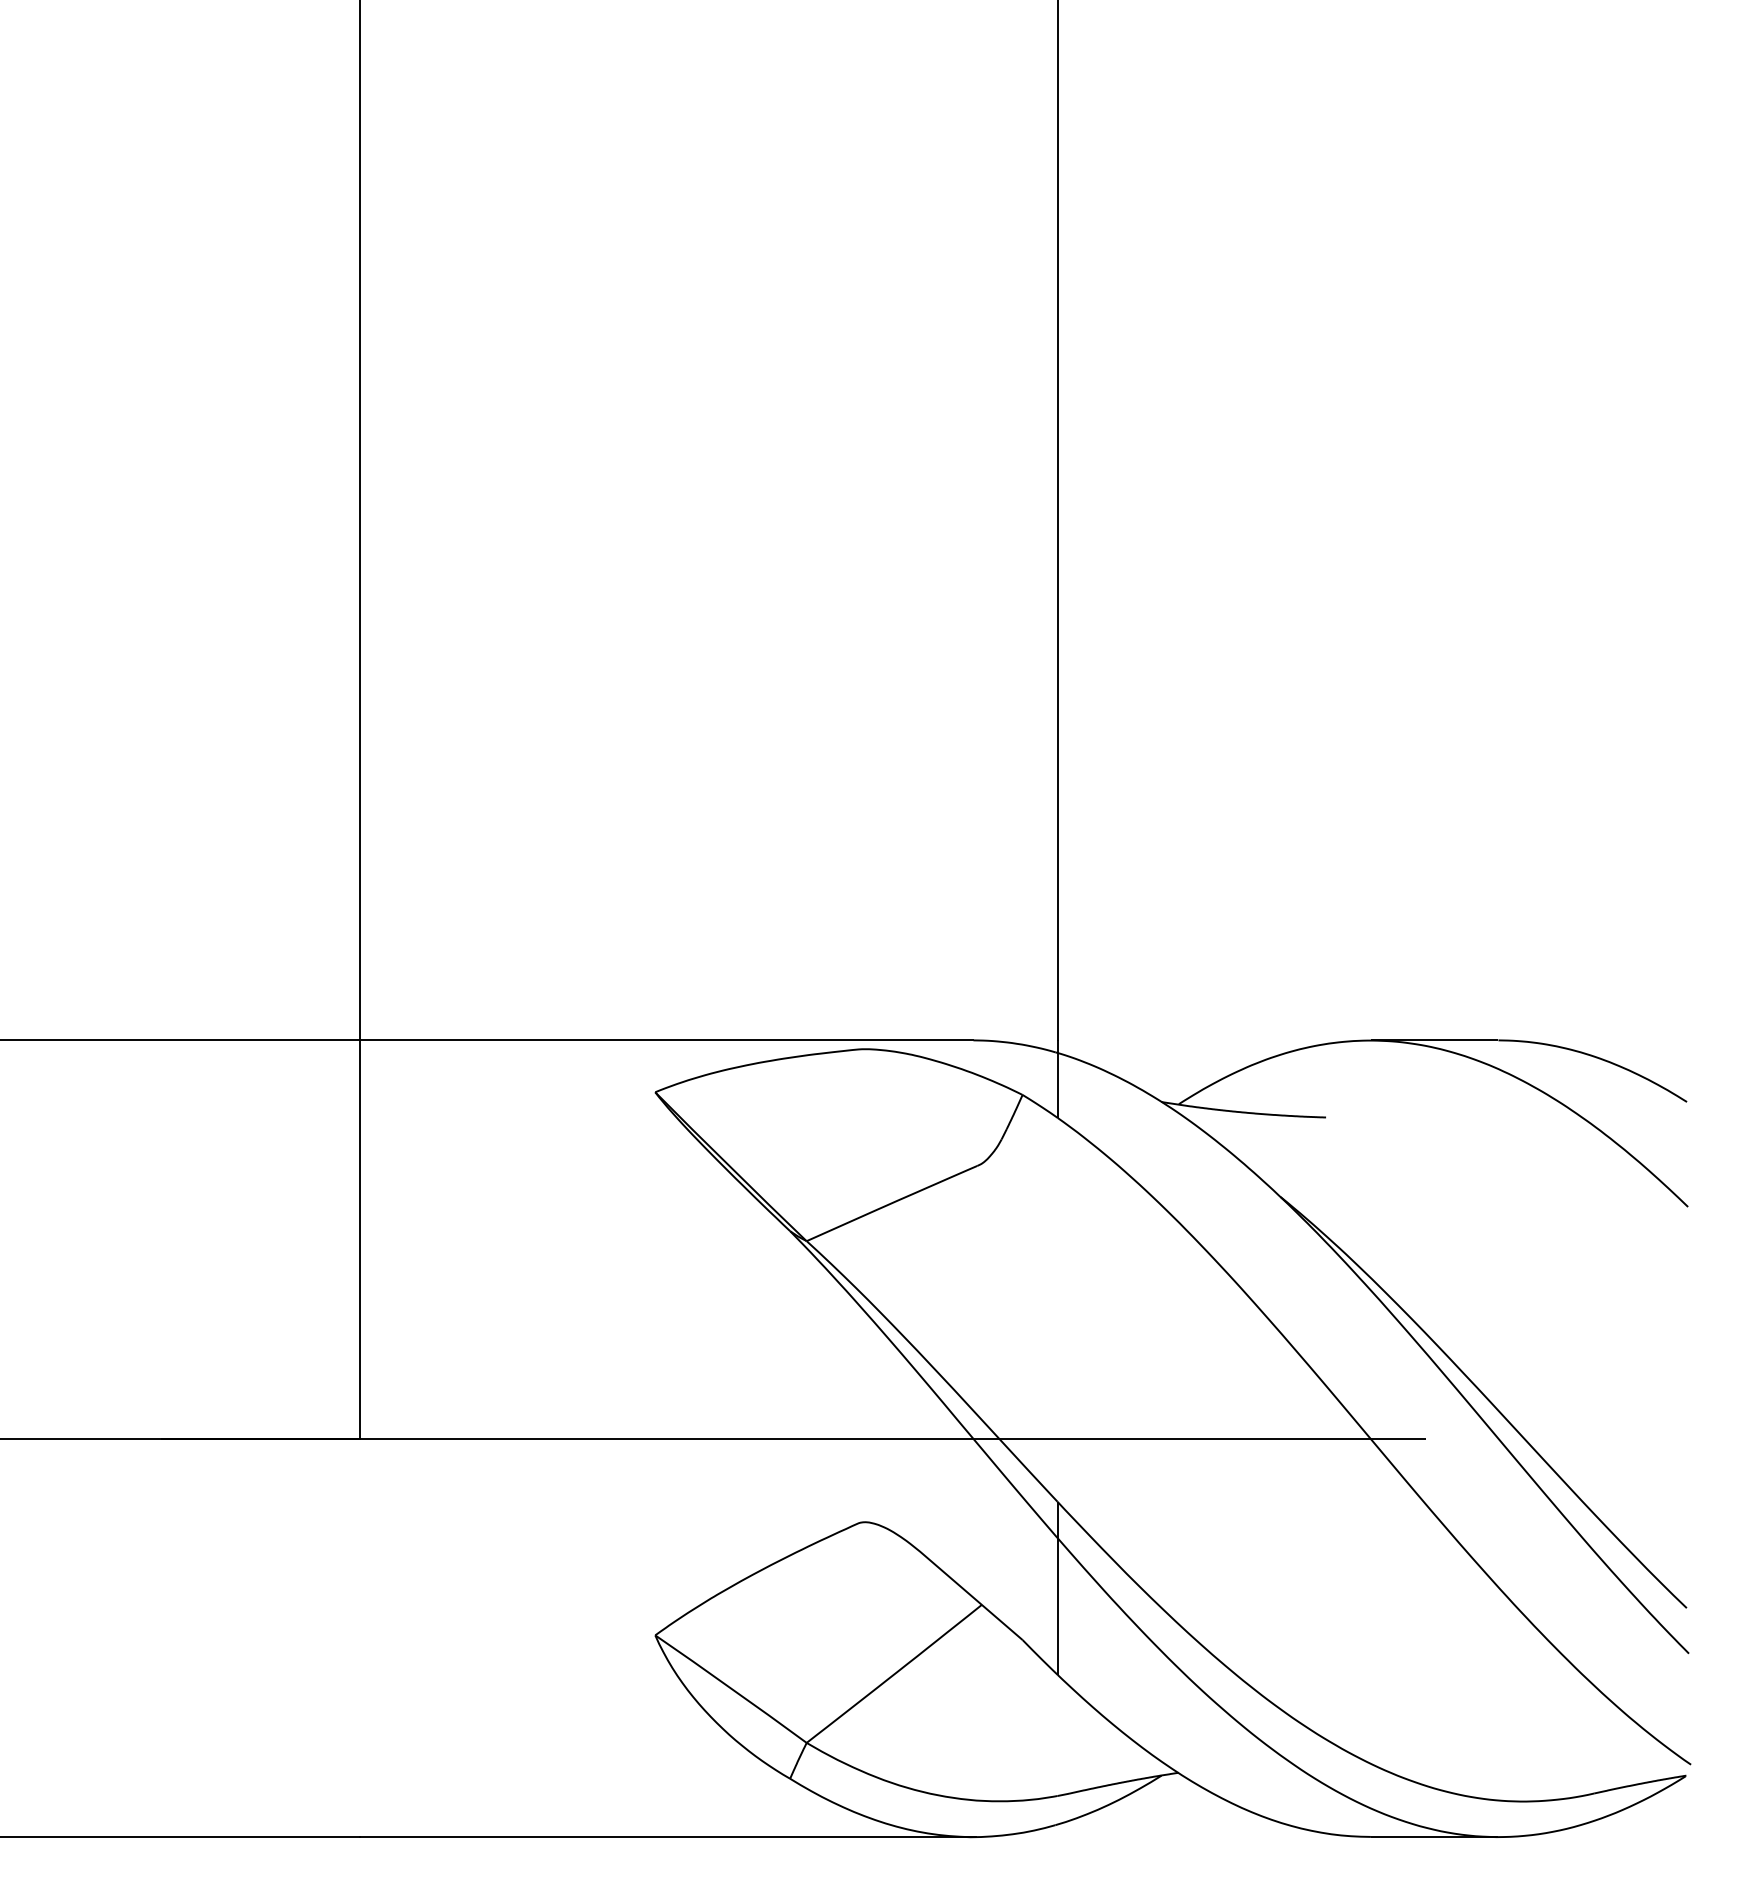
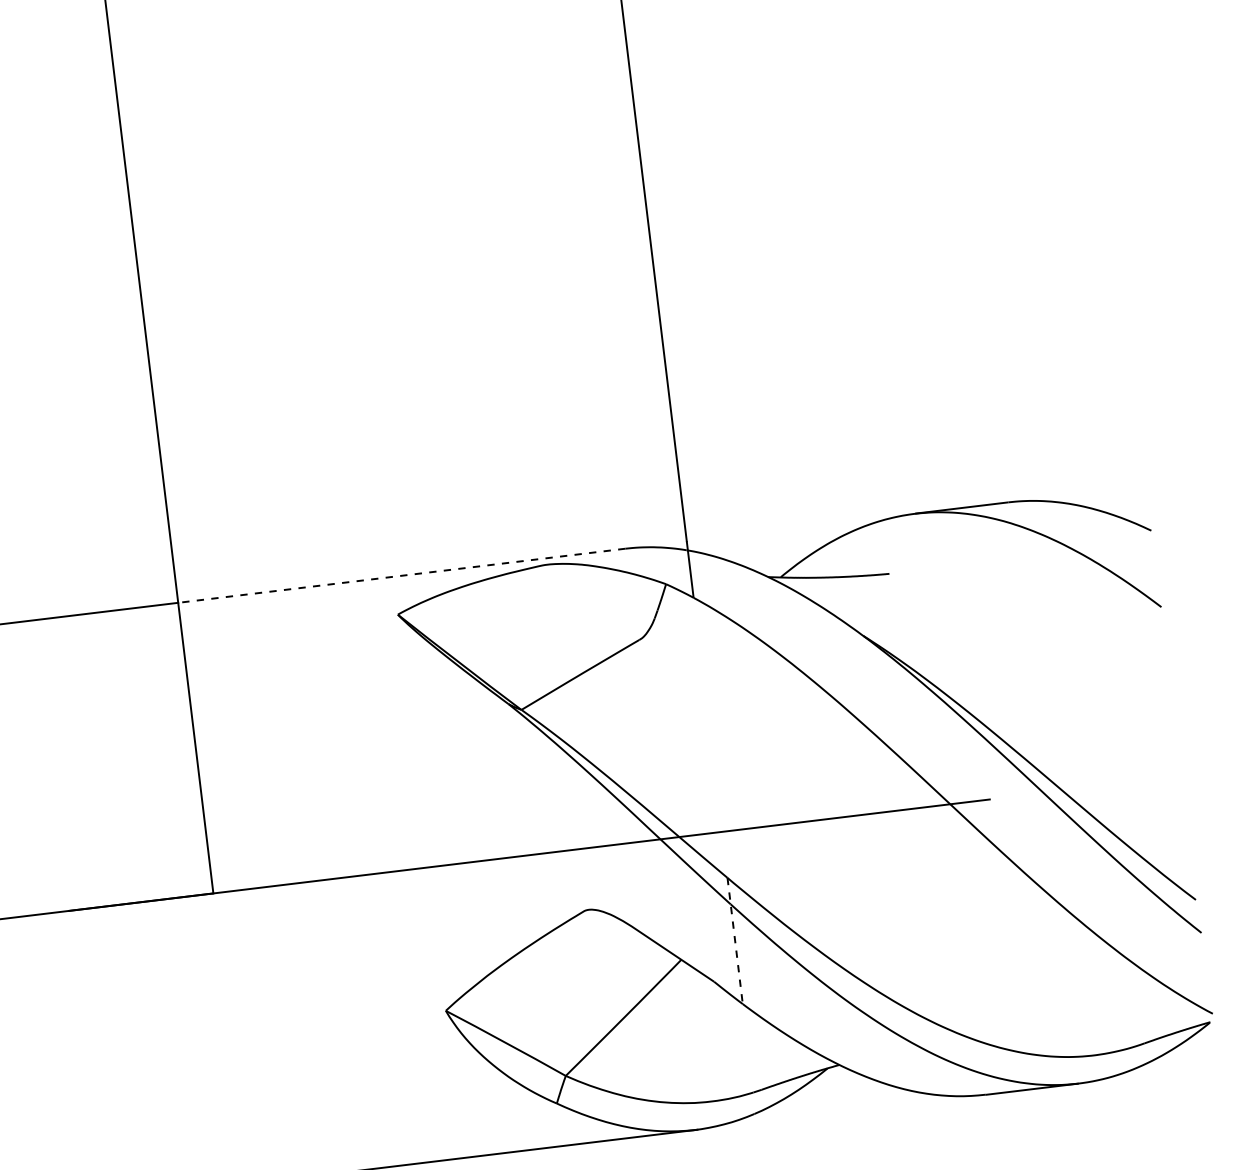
line: (666, 1040) -> (401, 575), solid -> dashed
line: (1057, 1588) -> (735, 941), solid -> dashed

